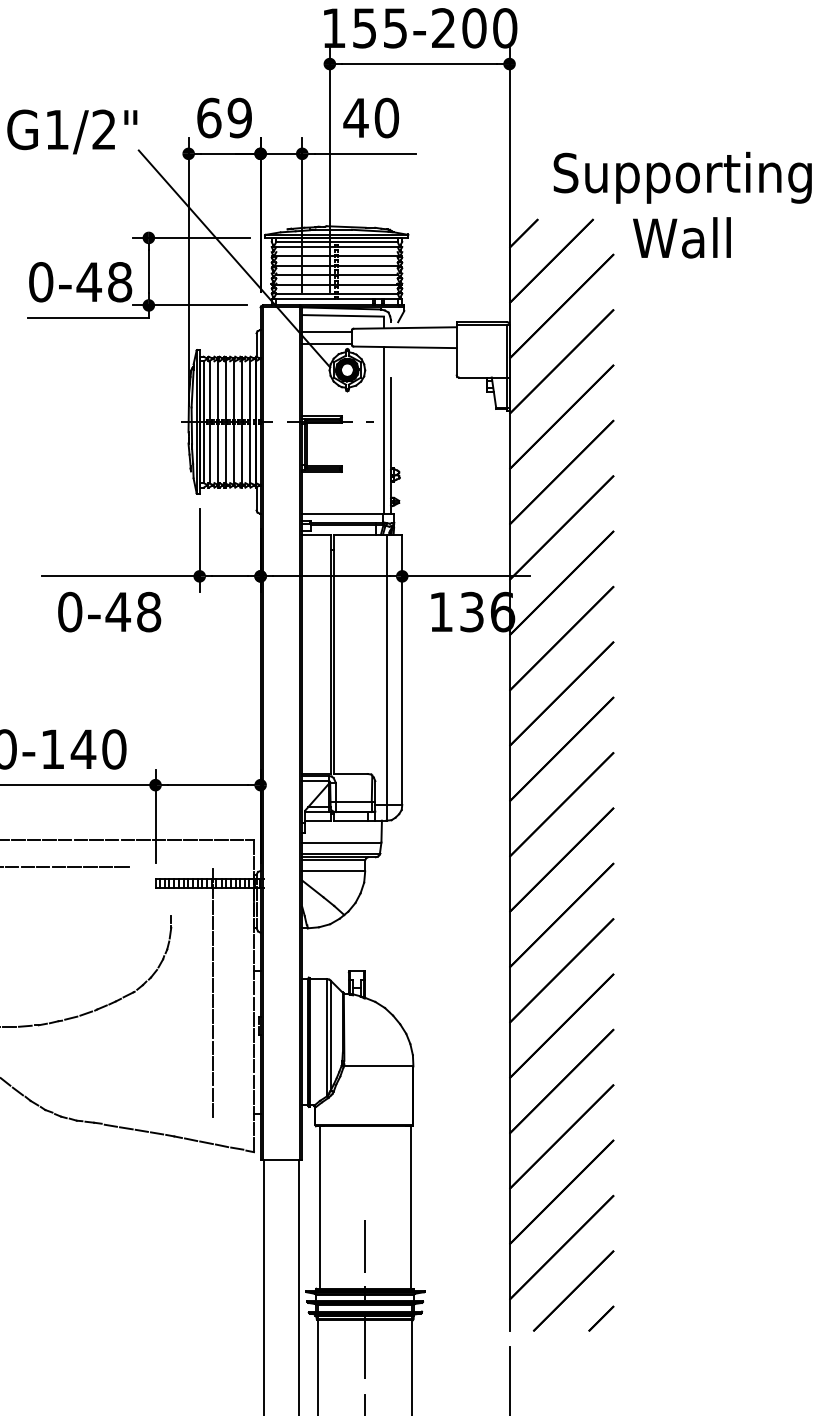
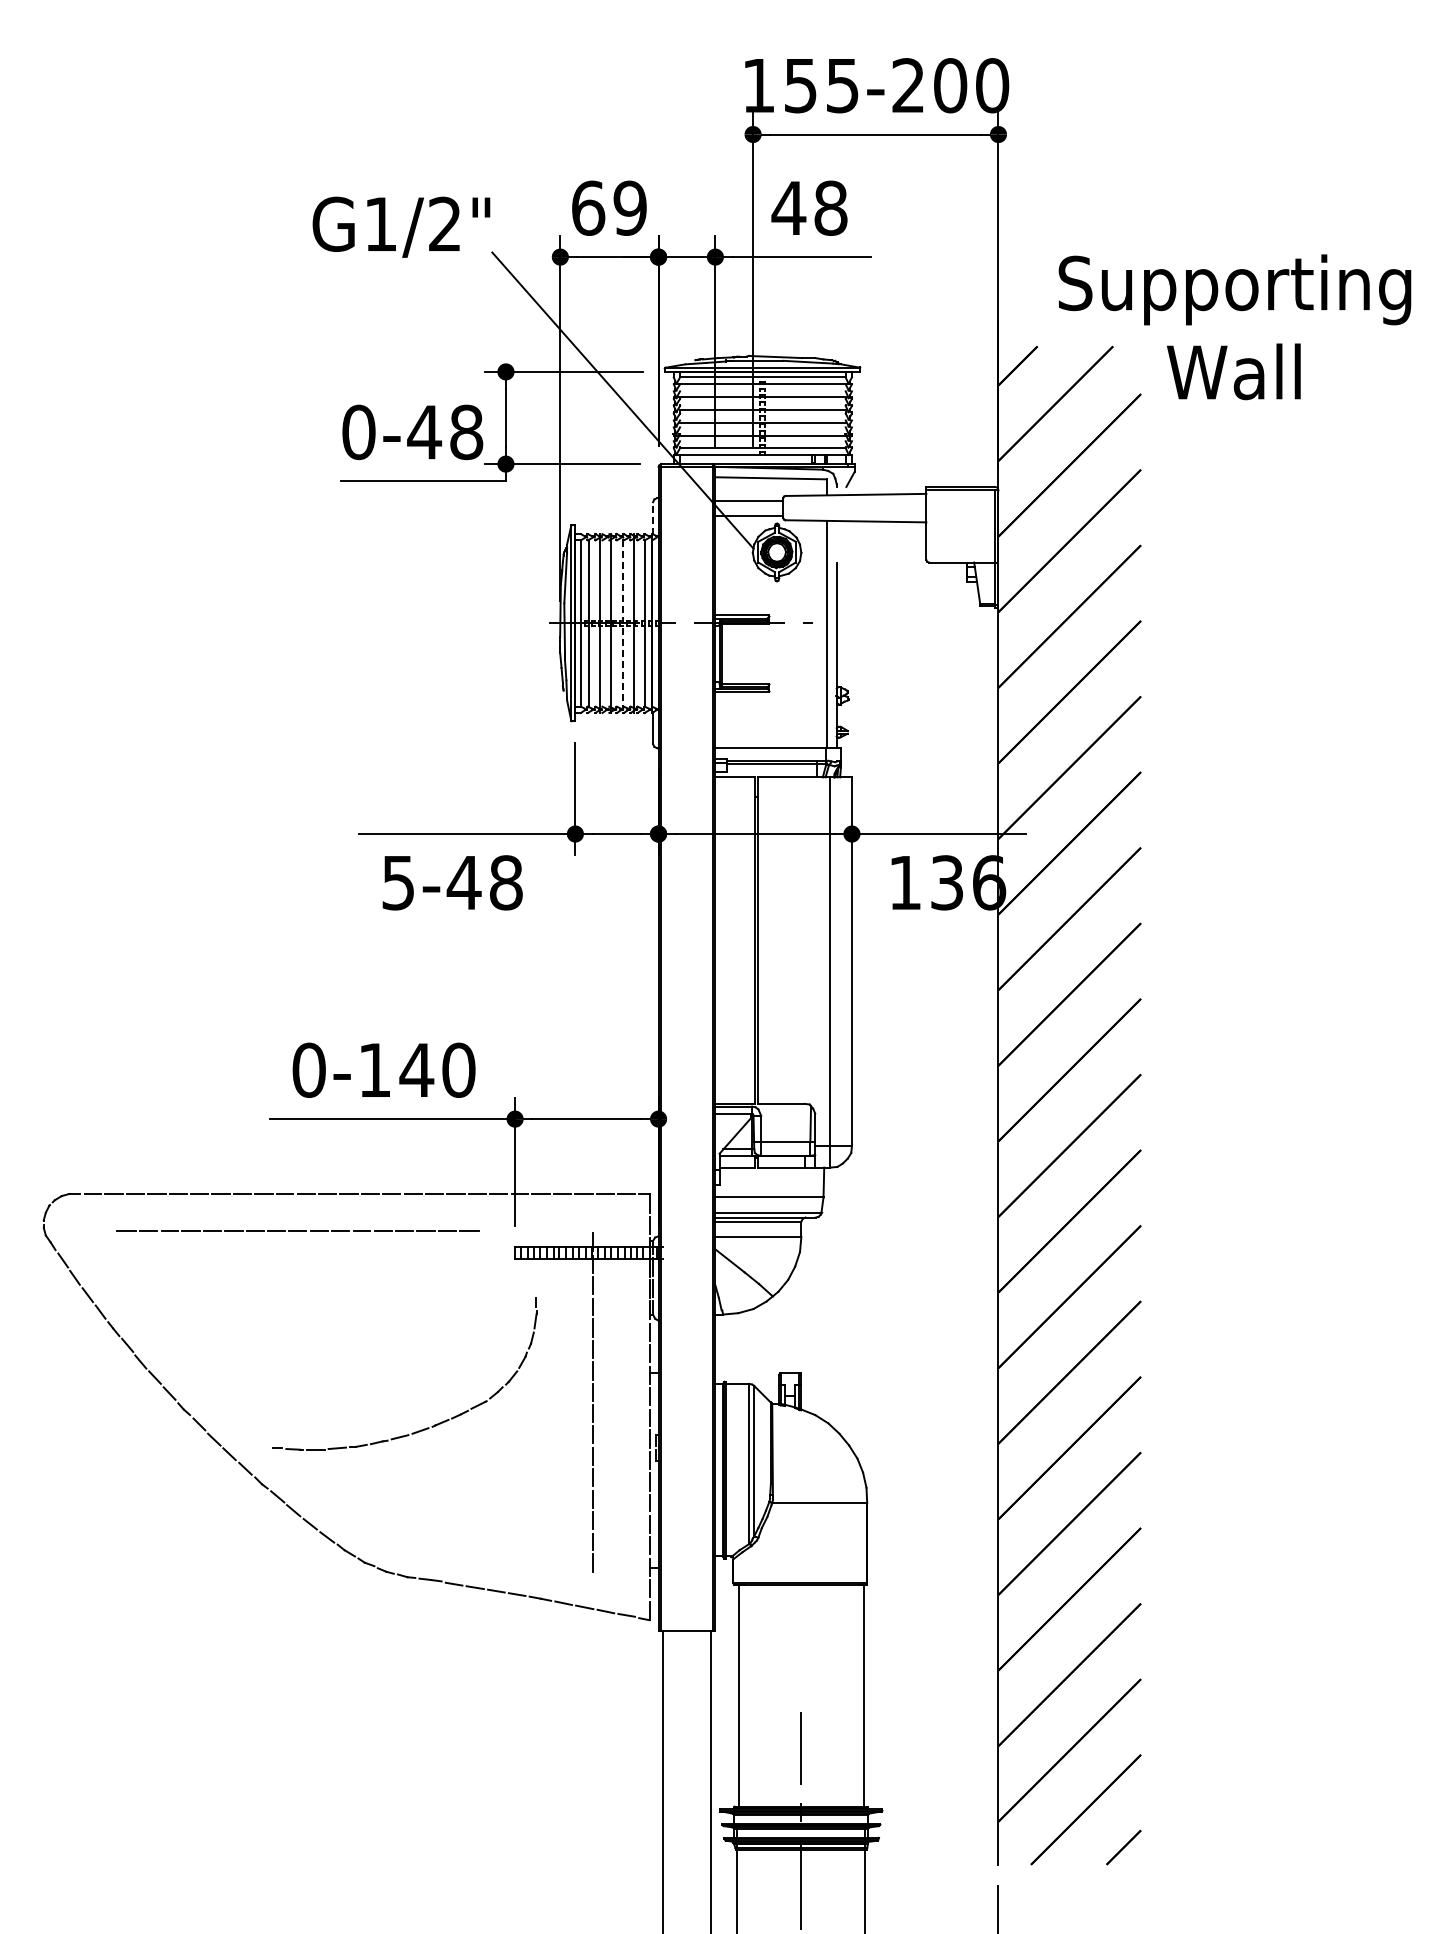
text: (386, 117) -> (830, 207), 40 -> 48
line: (256, 345) -> (653, 518), solid -> dashed
line: (234, 422) -> (622, 624), solid -> dashed
text: (70, 611) -> (398, 882), 0-48 -> 5-48

